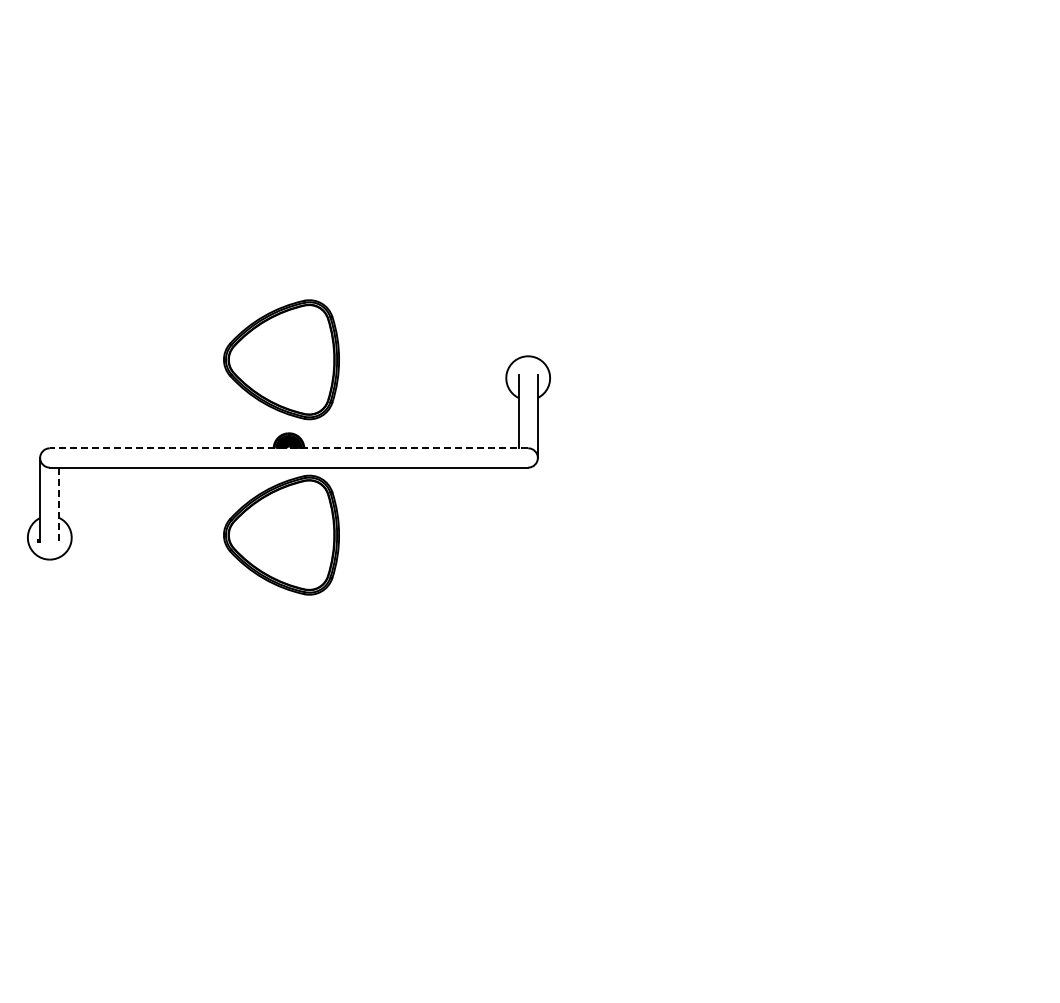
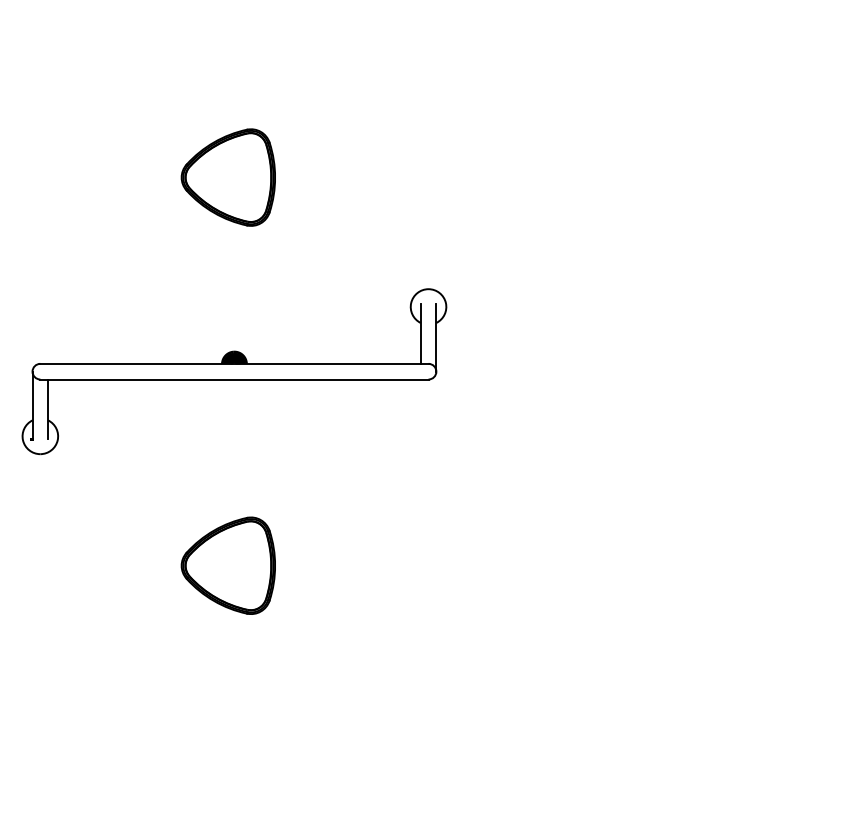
part: (281, 359) -> (228, 177), moved
line: (288, 448) -> (234, 363), dashed -> solid
line: (59, 504) -> (48, 409), dashed -> solid
part: (281, 534) -> (228, 565), moved

